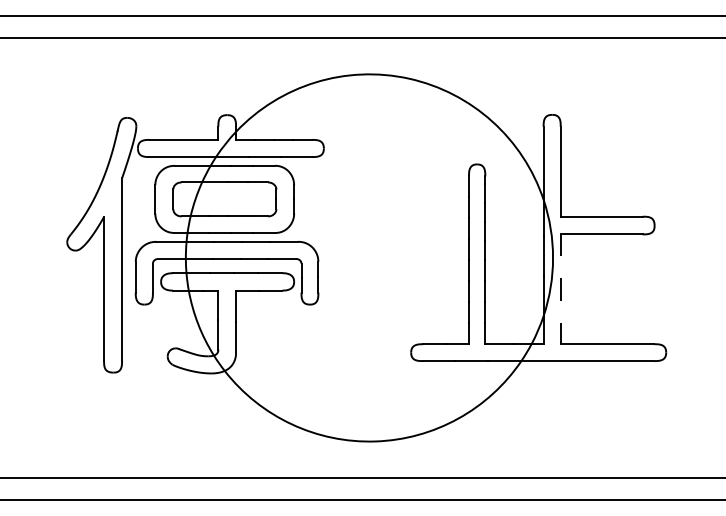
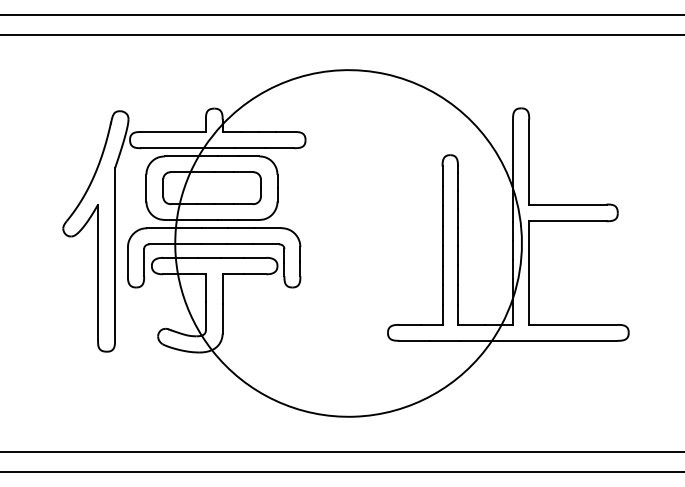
line: (560, 289) -> (528, 273), dashed -> solid

